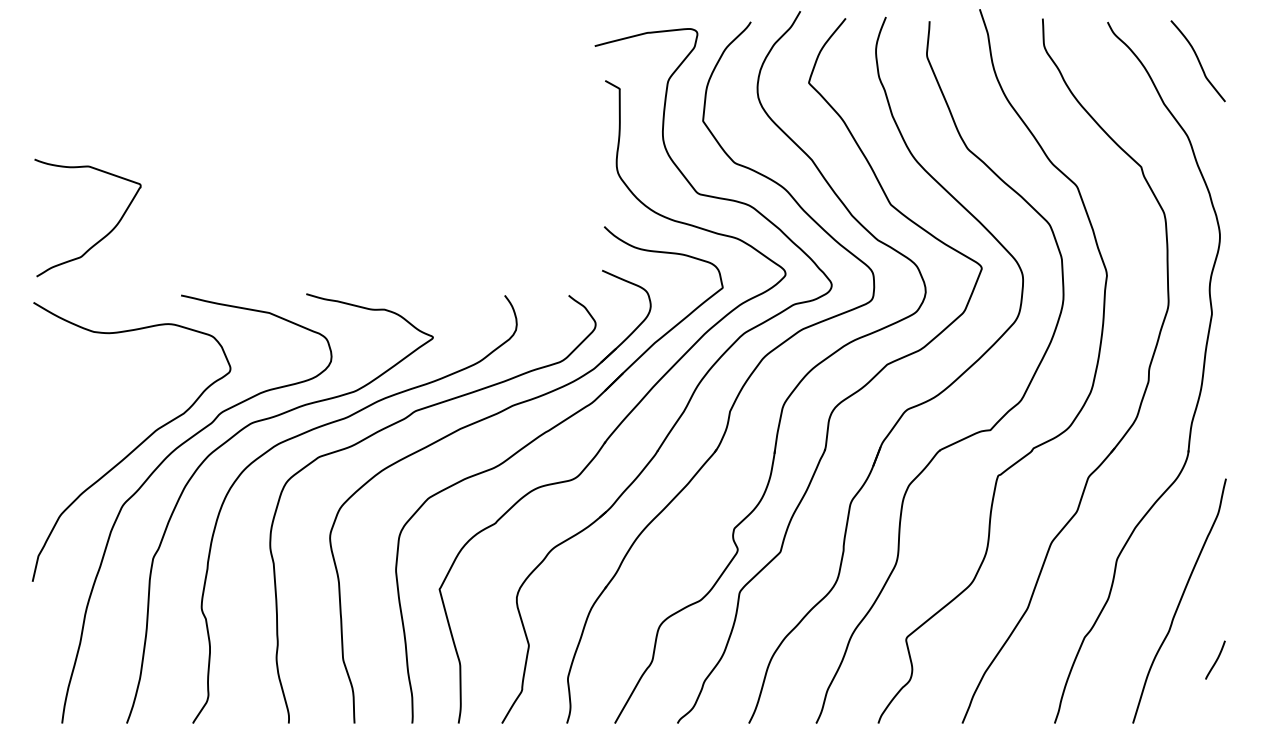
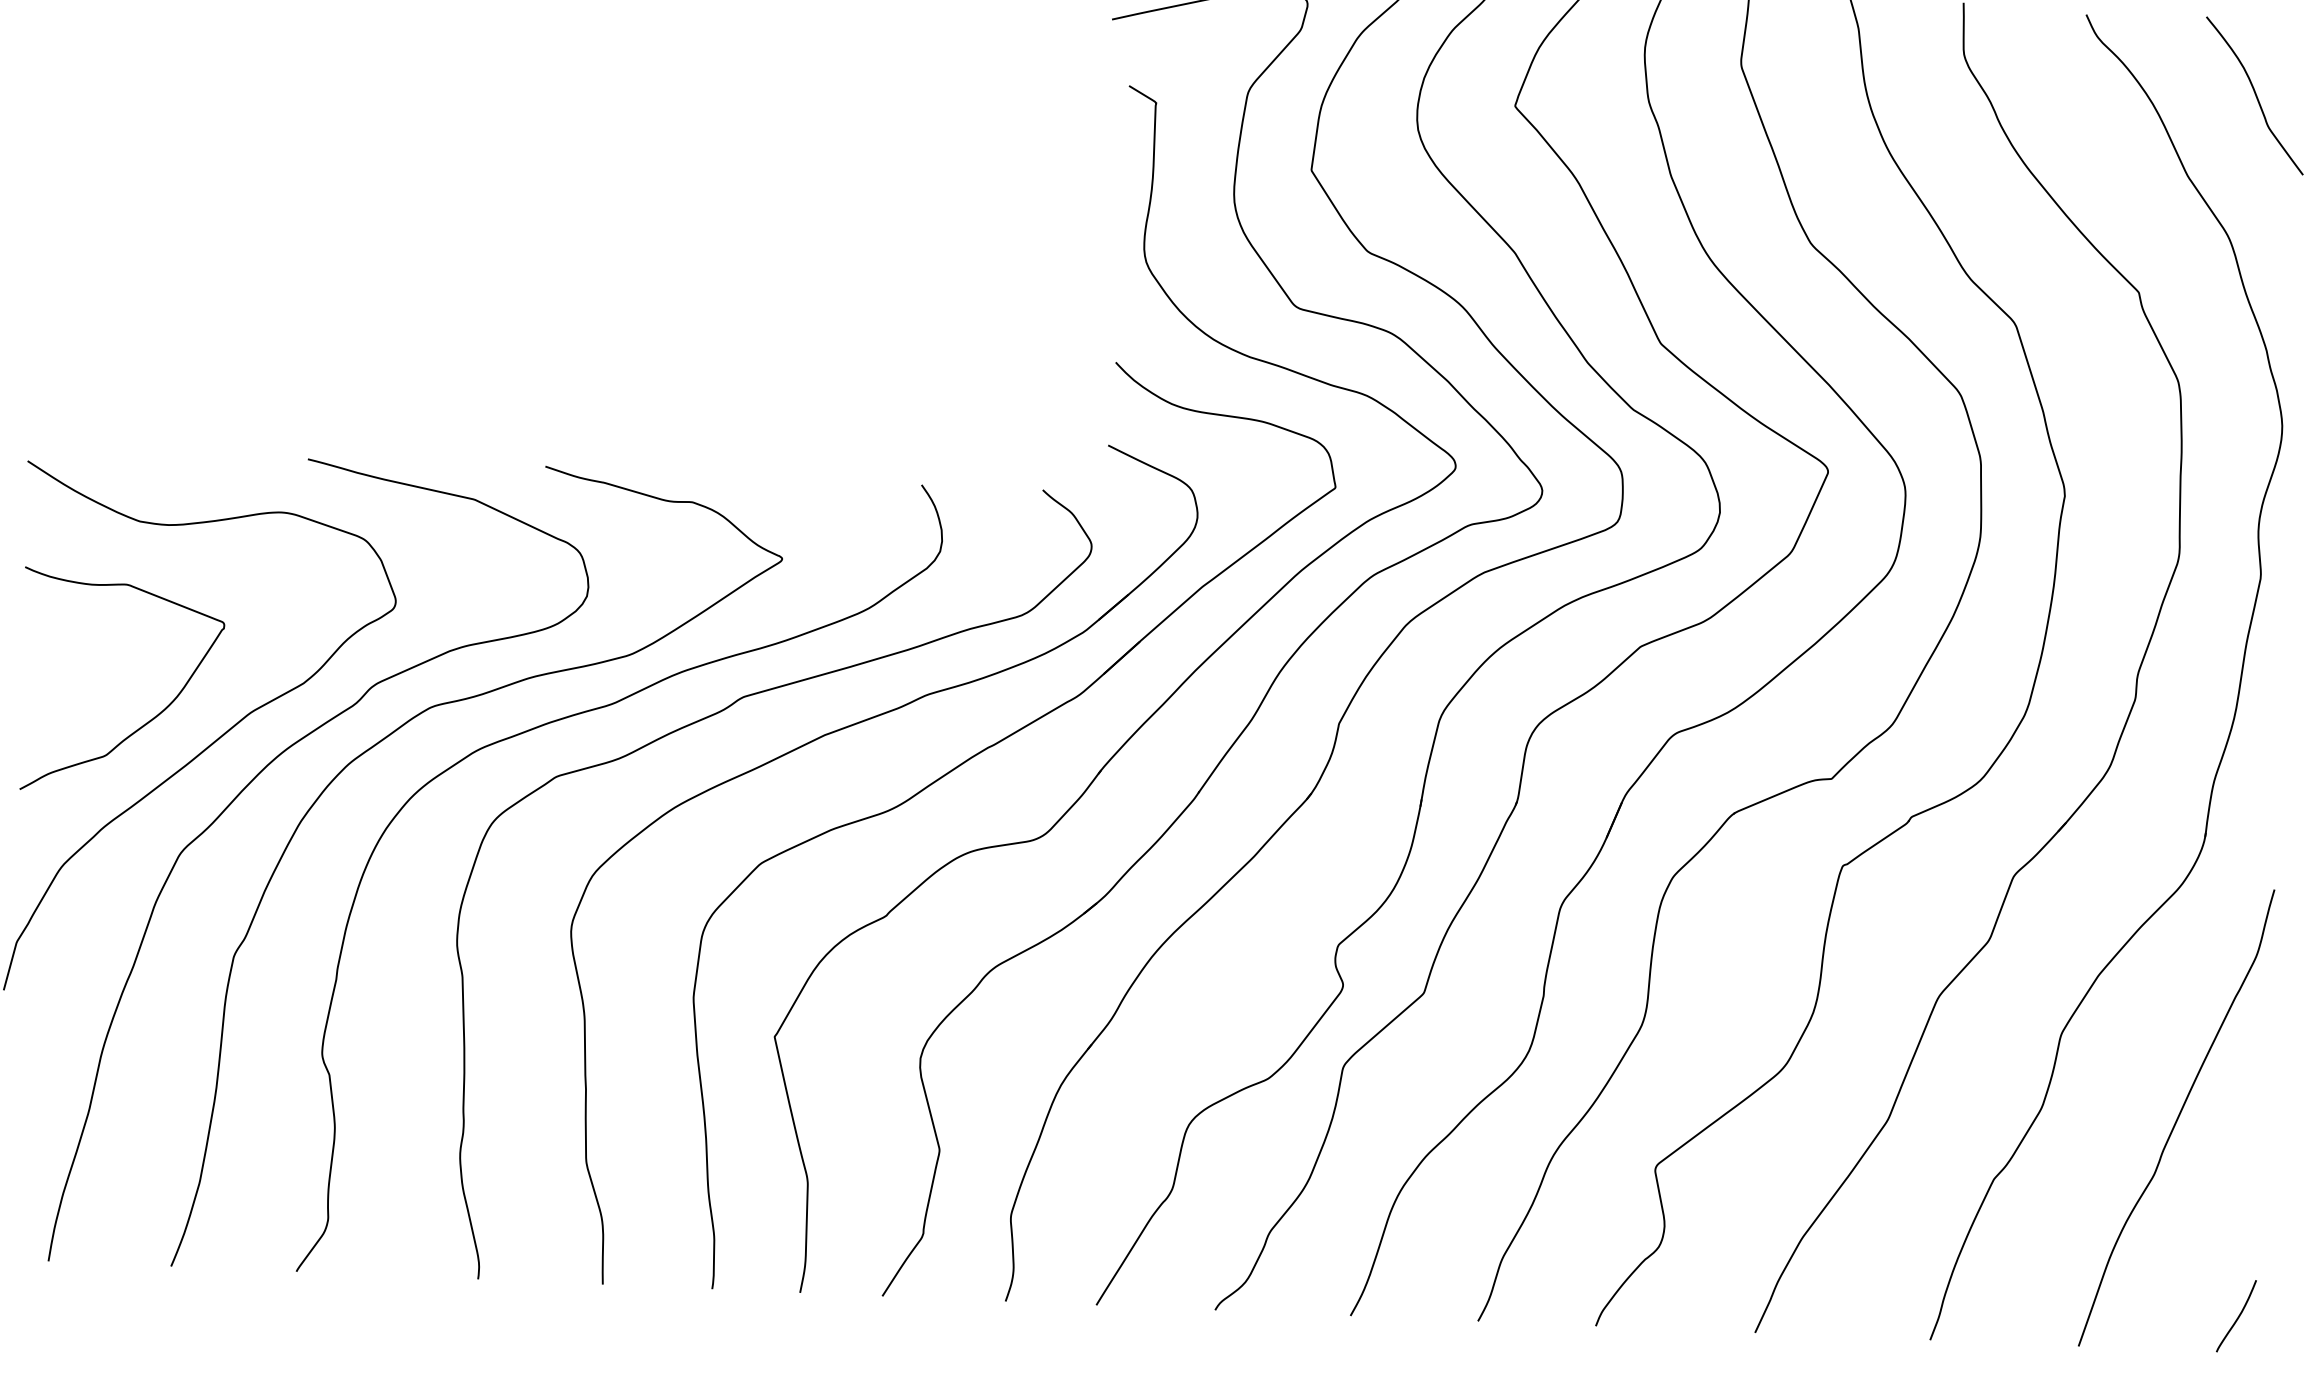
curve: (103, 236) -> (149, 718), moved
curve: (1216, 659) -> (2238, 1315), moved

